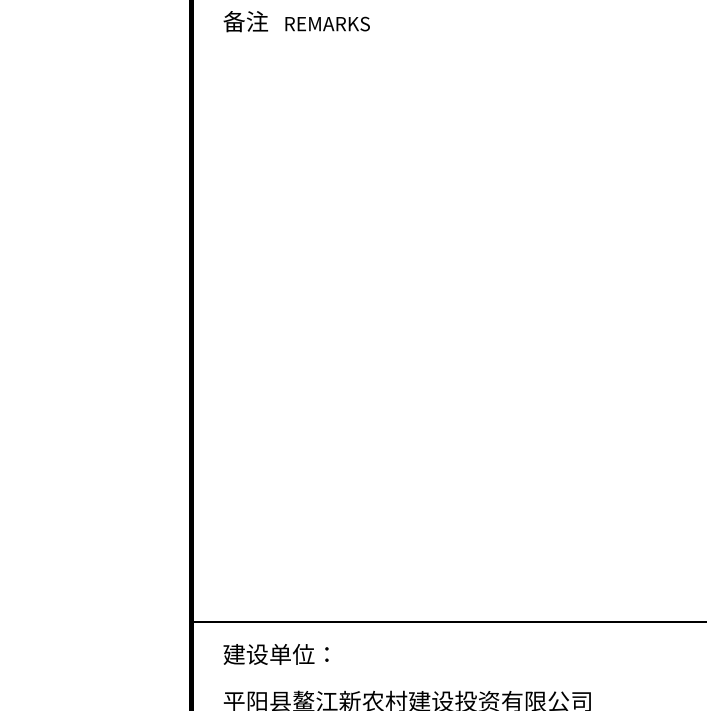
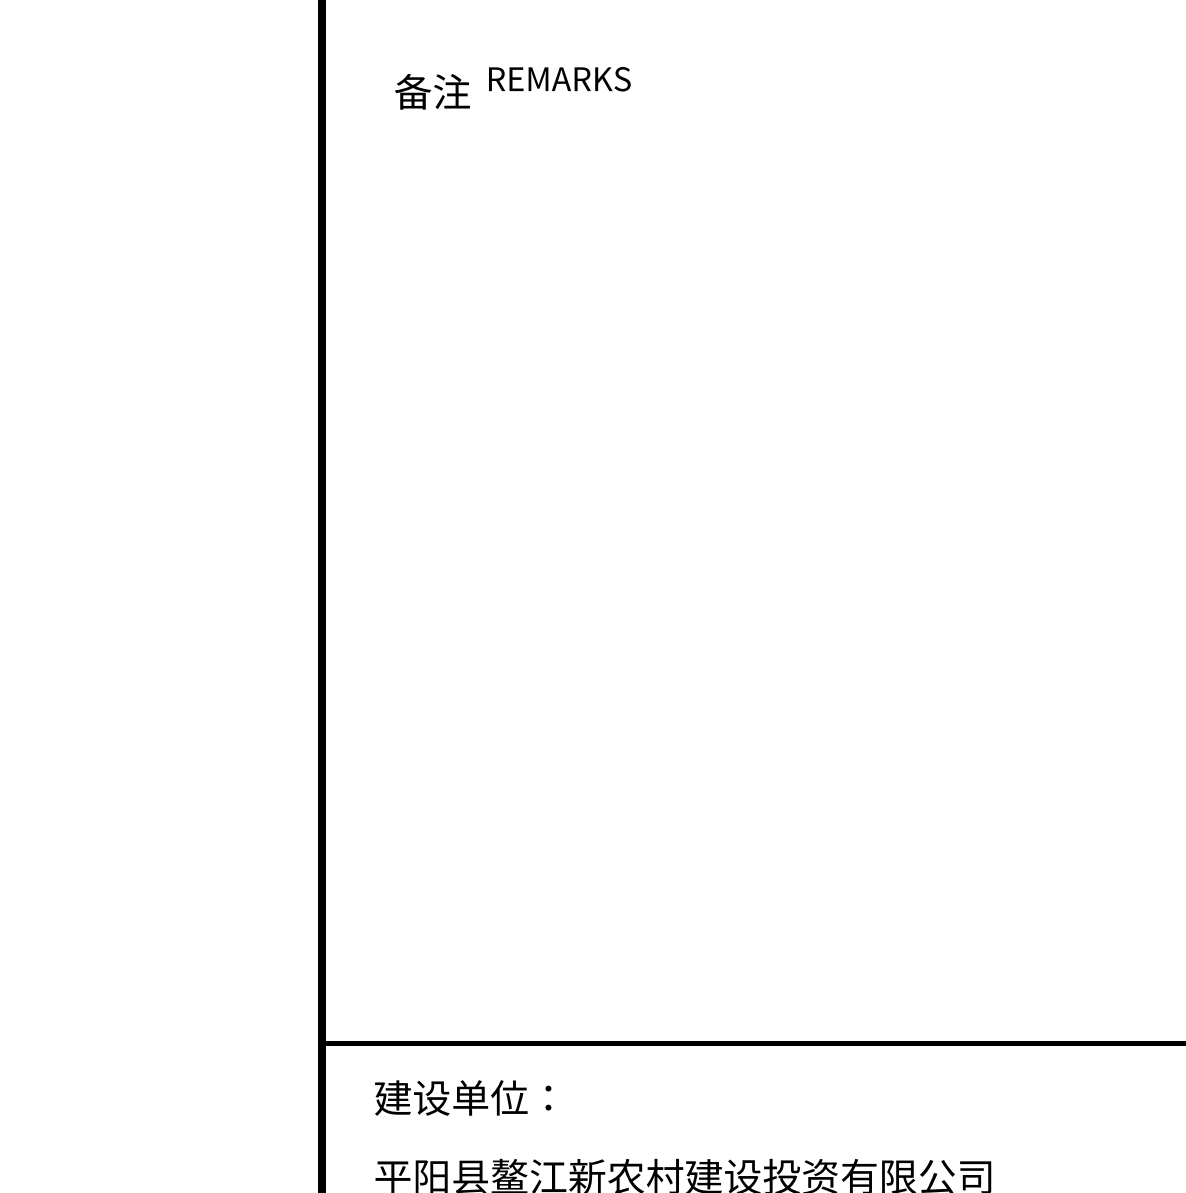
text: (245, 21) -> (431, 91), moved
text: (327, 23) -> (559, 78), moved

